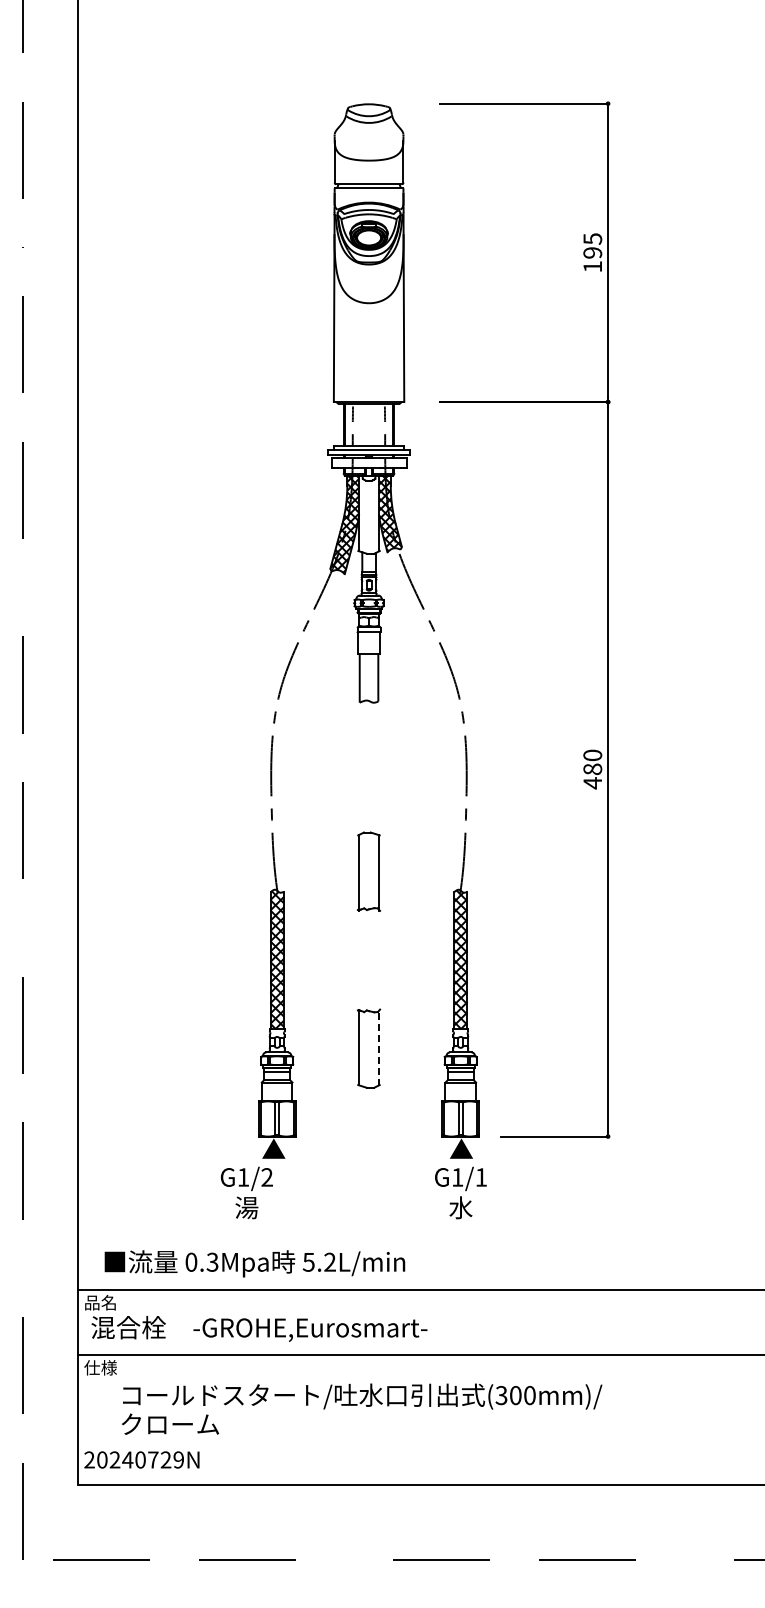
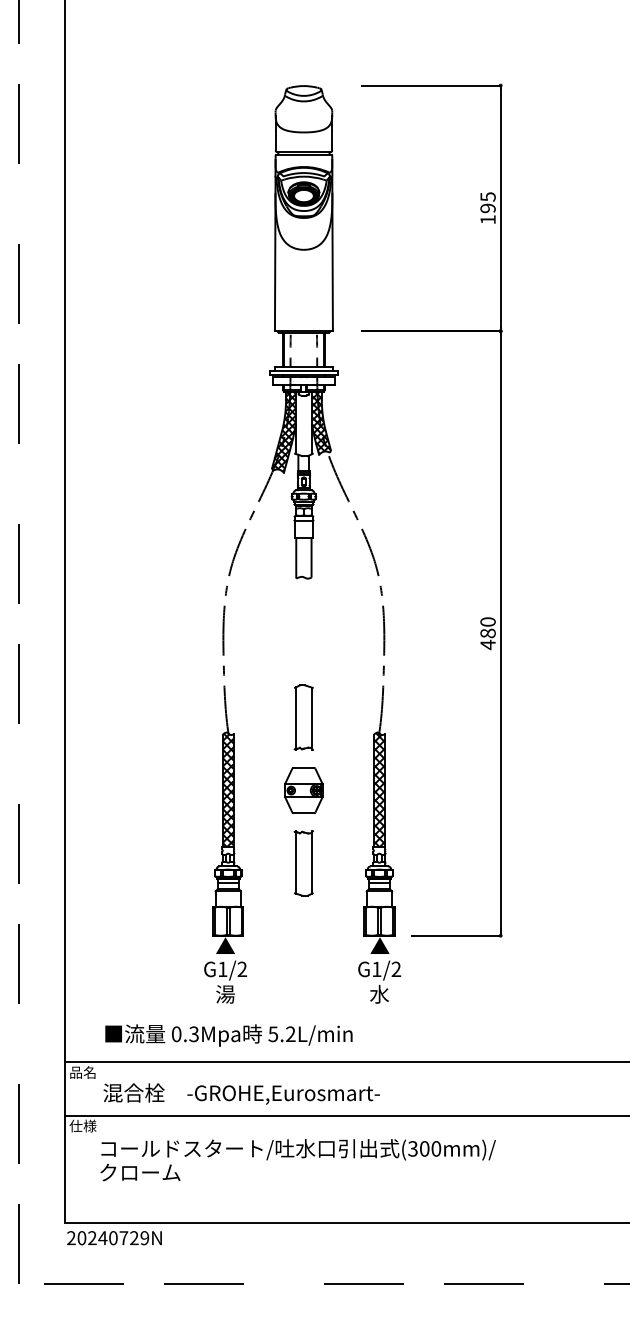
part: (368, 959) -> (303, 789), added
line: (378, 1047) -> (311, 862), dashed -> solid
text: (481, 1177) -> (396, 969), G1/1 -> G1/2
text: (246, 1192) -> (225, 981), moved
text: (254, 1263) -> (228, 1035), moved
text: (259, 1328) -> (241, 1093), moved
text: (141, 1459) -> (114, 1237), moved

